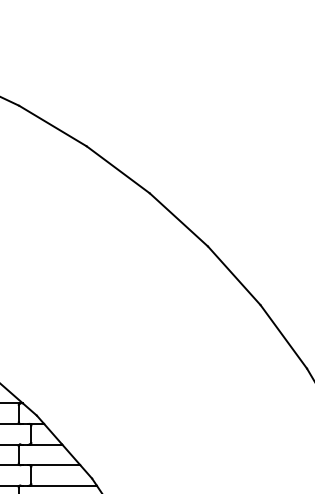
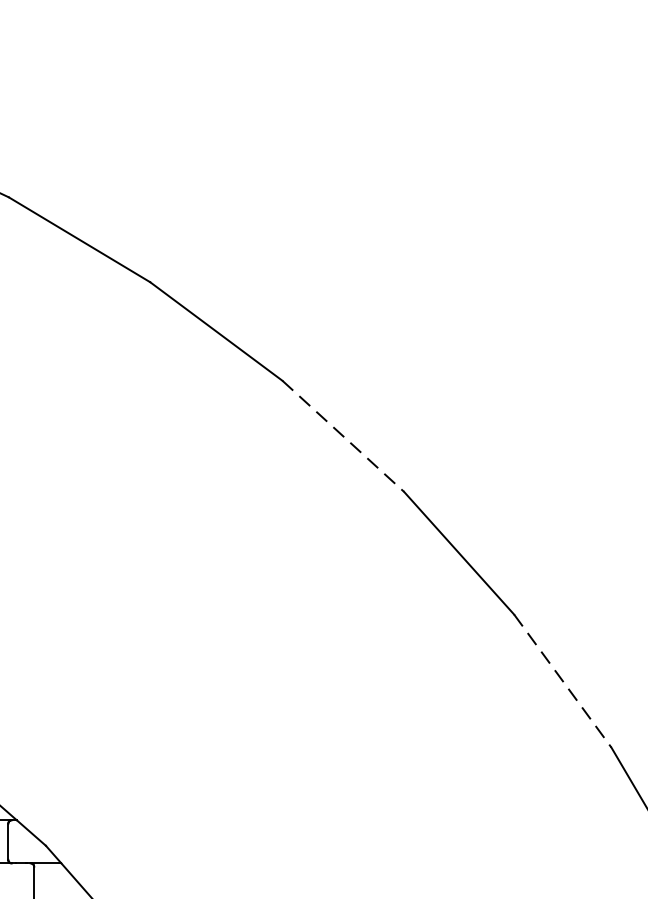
line: (179, 220) -> (344, 437), solid -> dashed
line: (284, 337) -> (564, 682), solid -> dashed

